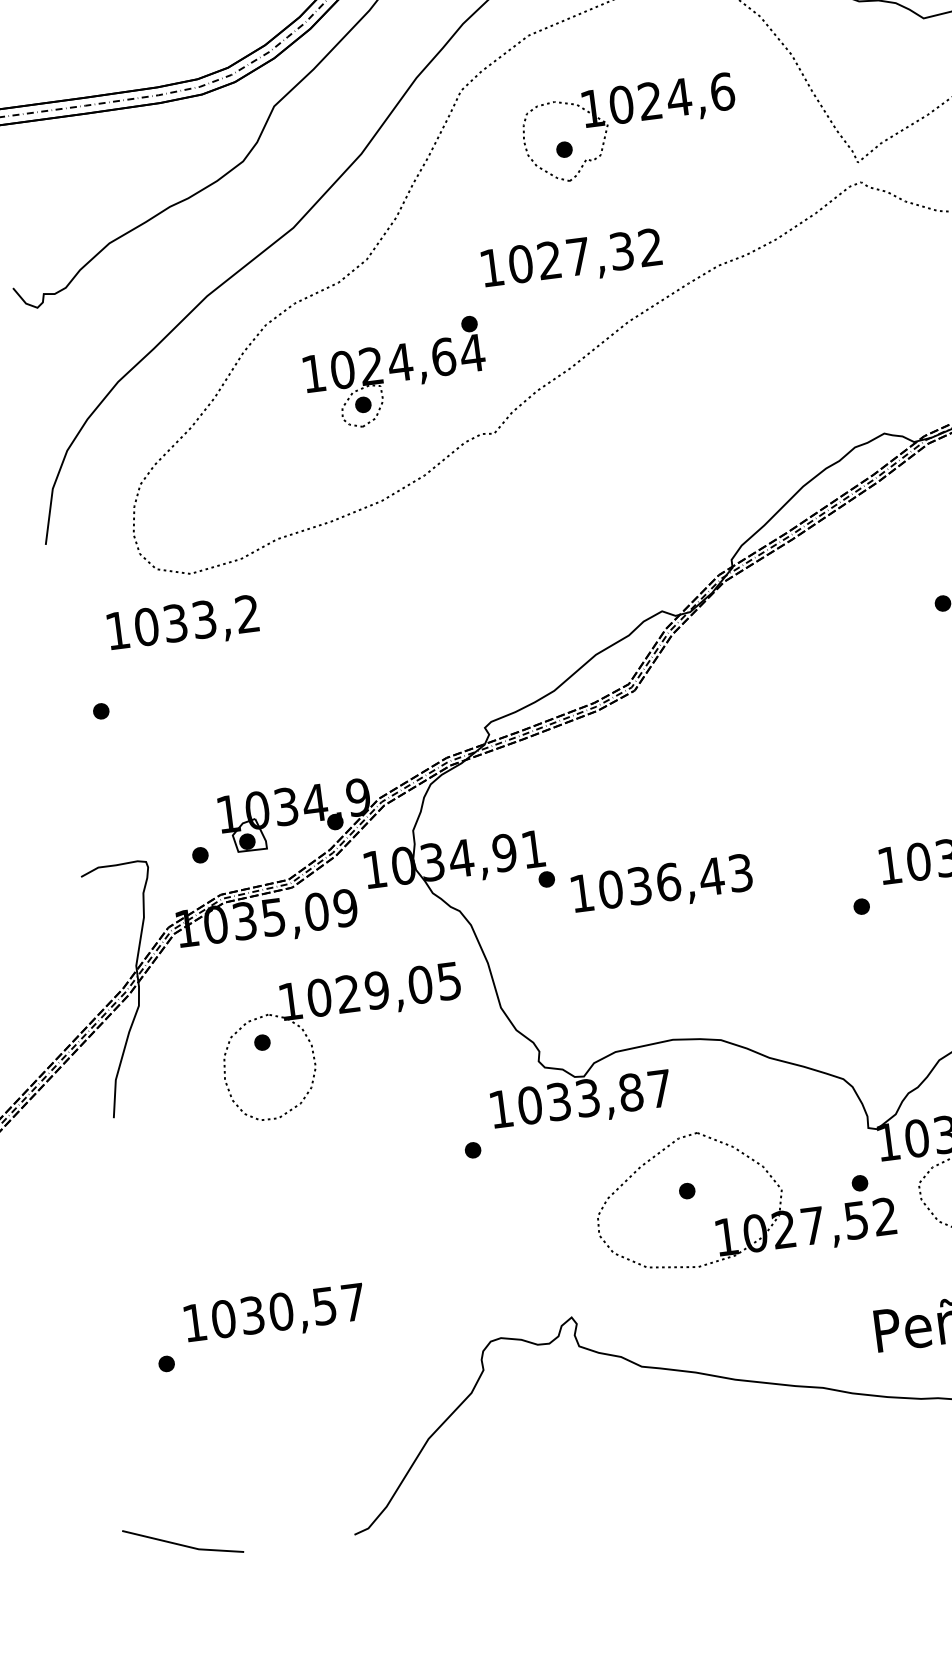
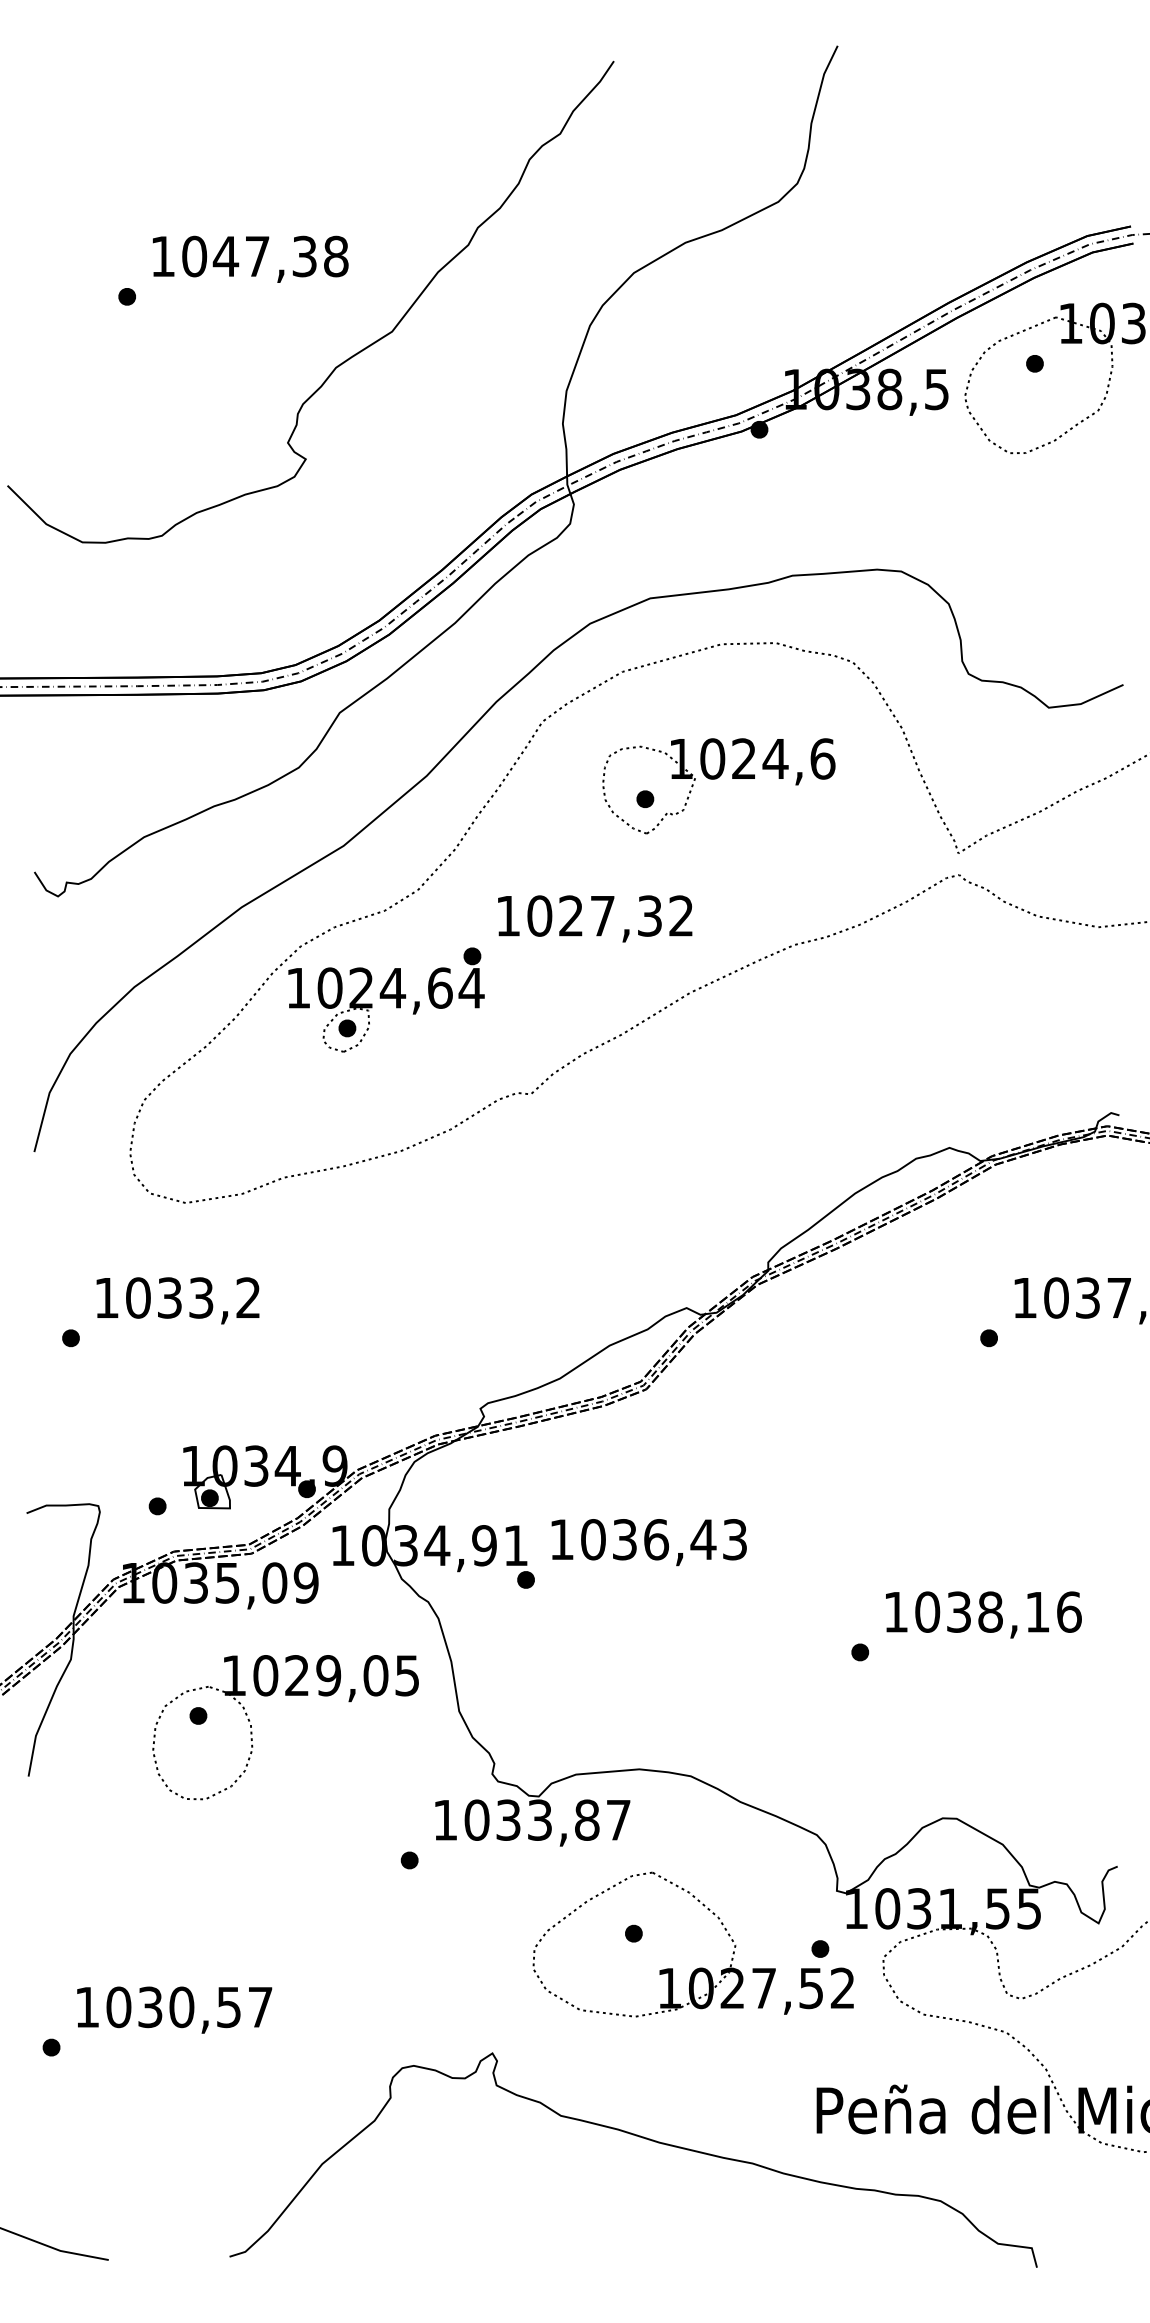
text: (572, 259) -> (595, 918), moved
part: (395, 373) -> (386, 999), moved
text: (182, 624) -> (177, 1300), moved
text: (661, 885) -> (648, 1542), moved

